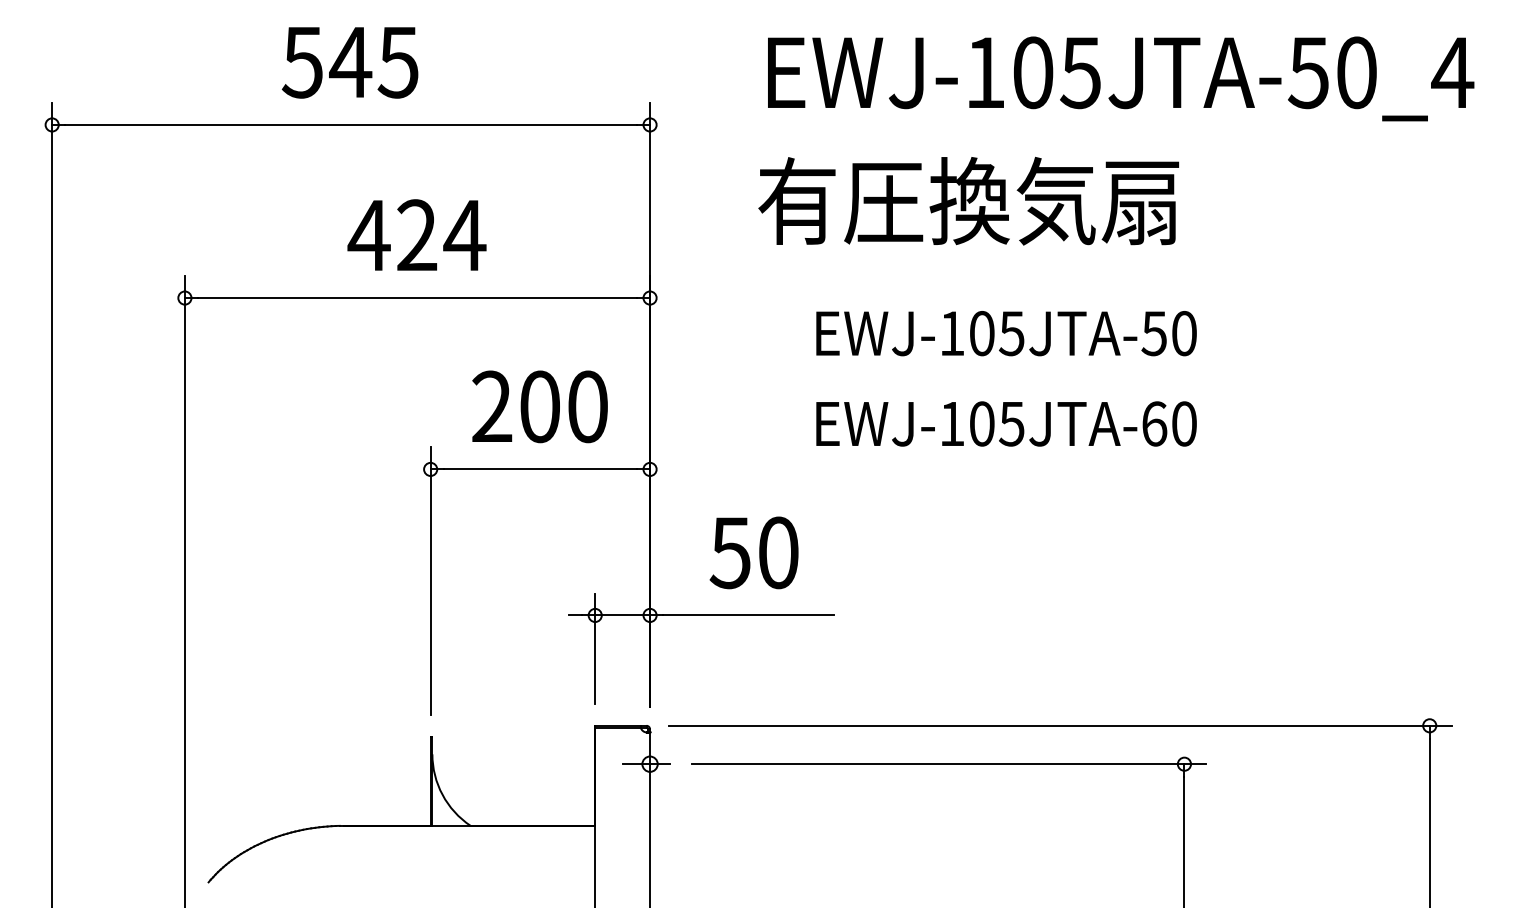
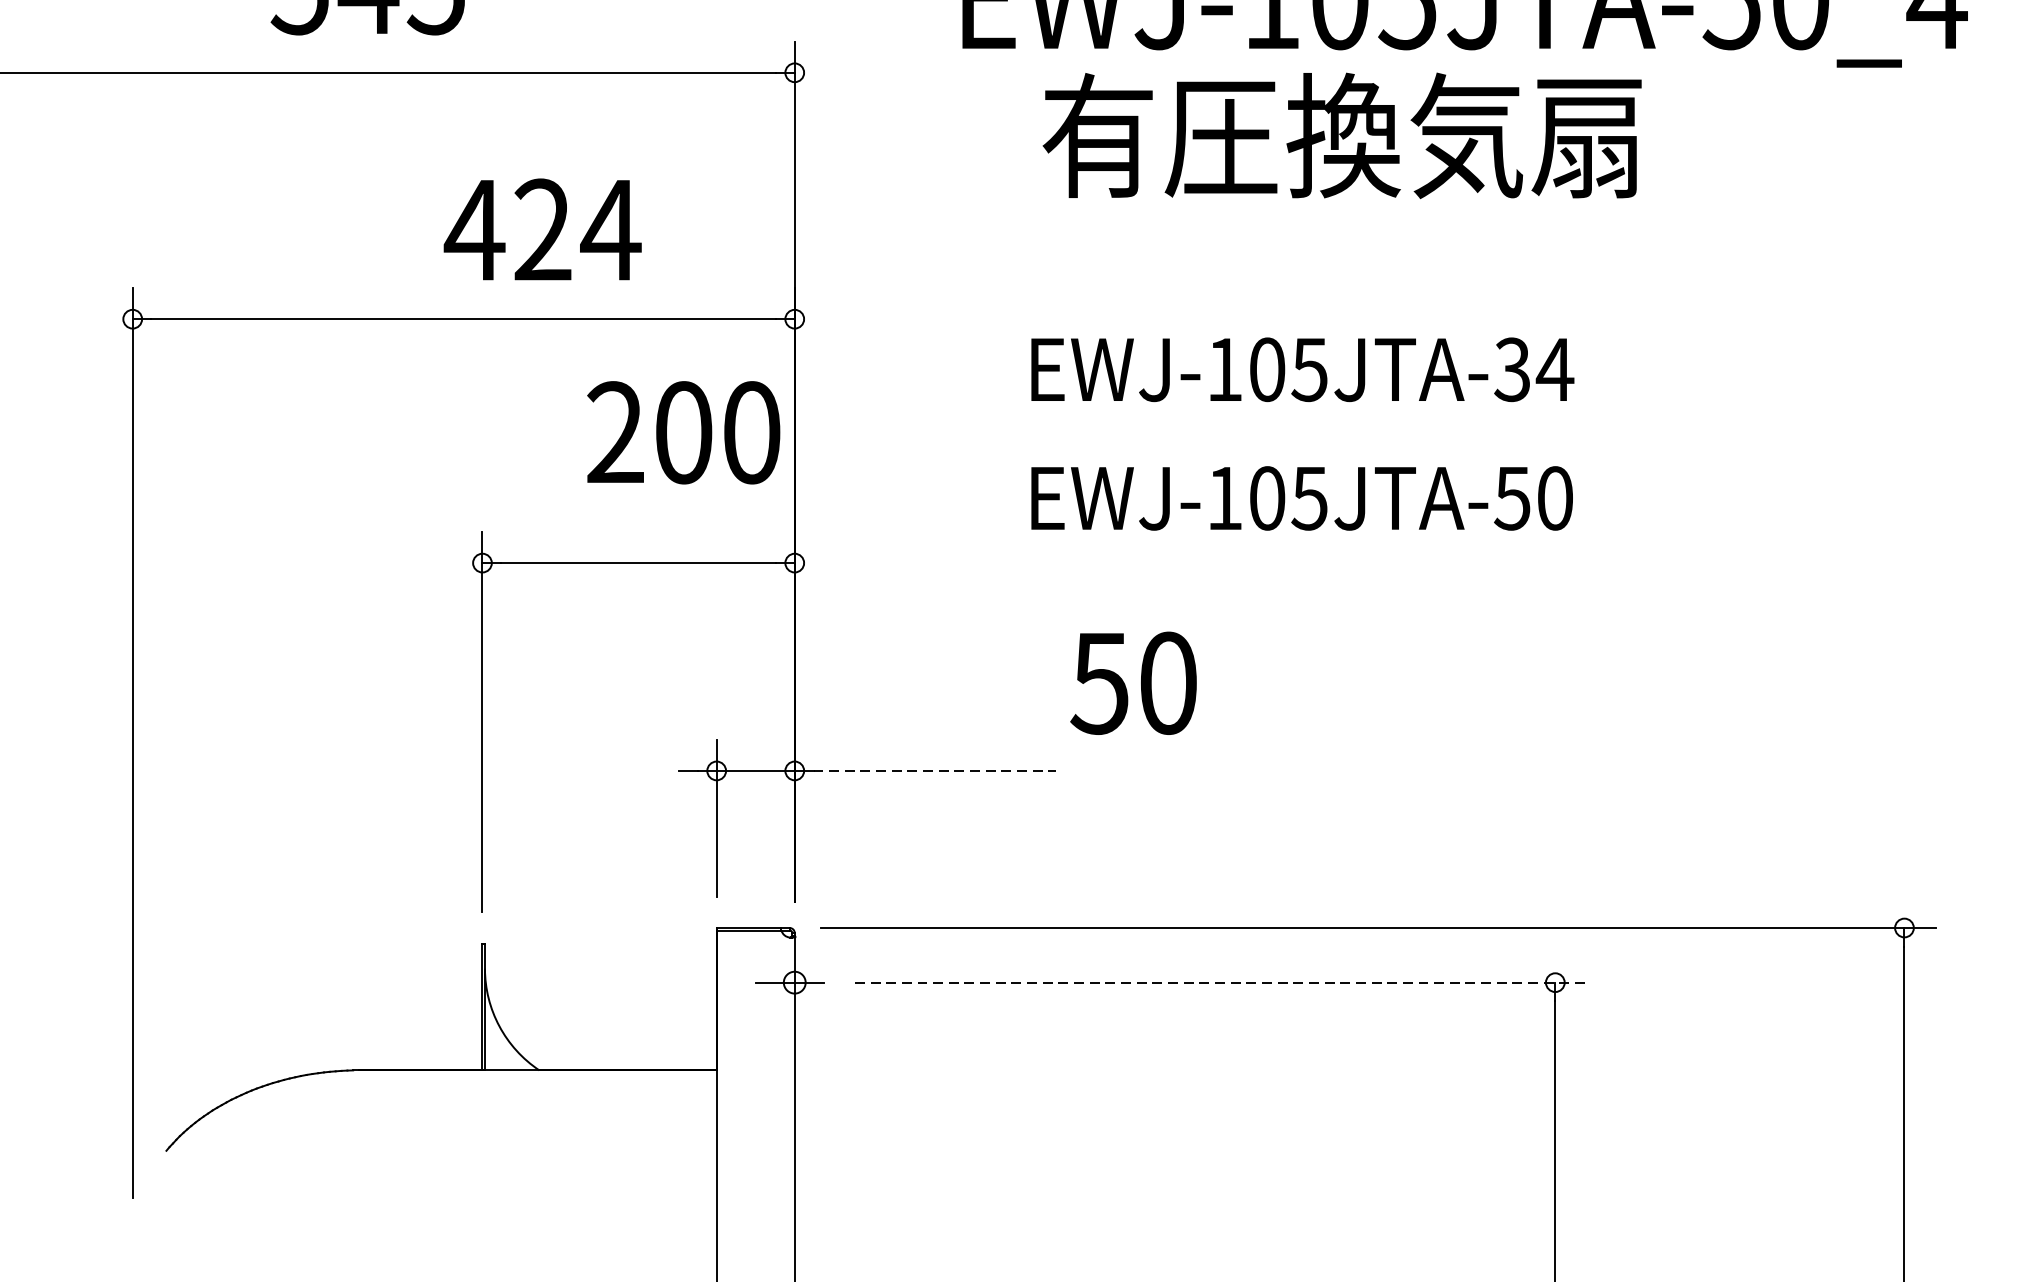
text: (968, 200) -> (1341, 134), moved
text: (416, 234) -> (542, 228), moved
text: (1169, 333) -> (1534, 369), EWJ-105JTA-50 -> EWJ-105JTA-34
text: (539, 406) -> (682, 432), moved
text: (1154, 423) -> (1512, 497), EWJ-105JTA-60 -> EWJ-105JTA-50
text: (753, 552) -> (1132, 682), moved
line: (748, 615) -> (934, 771), solid -> dashed
line: (949, 764) -> (1220, 983), solid -> dashed

